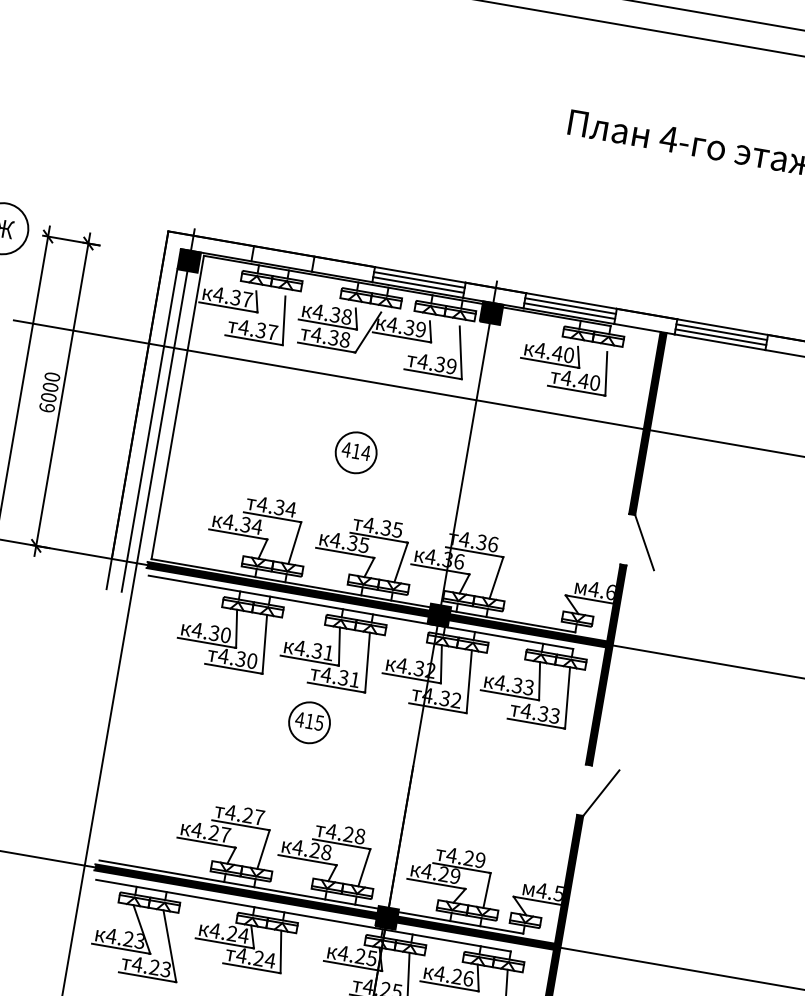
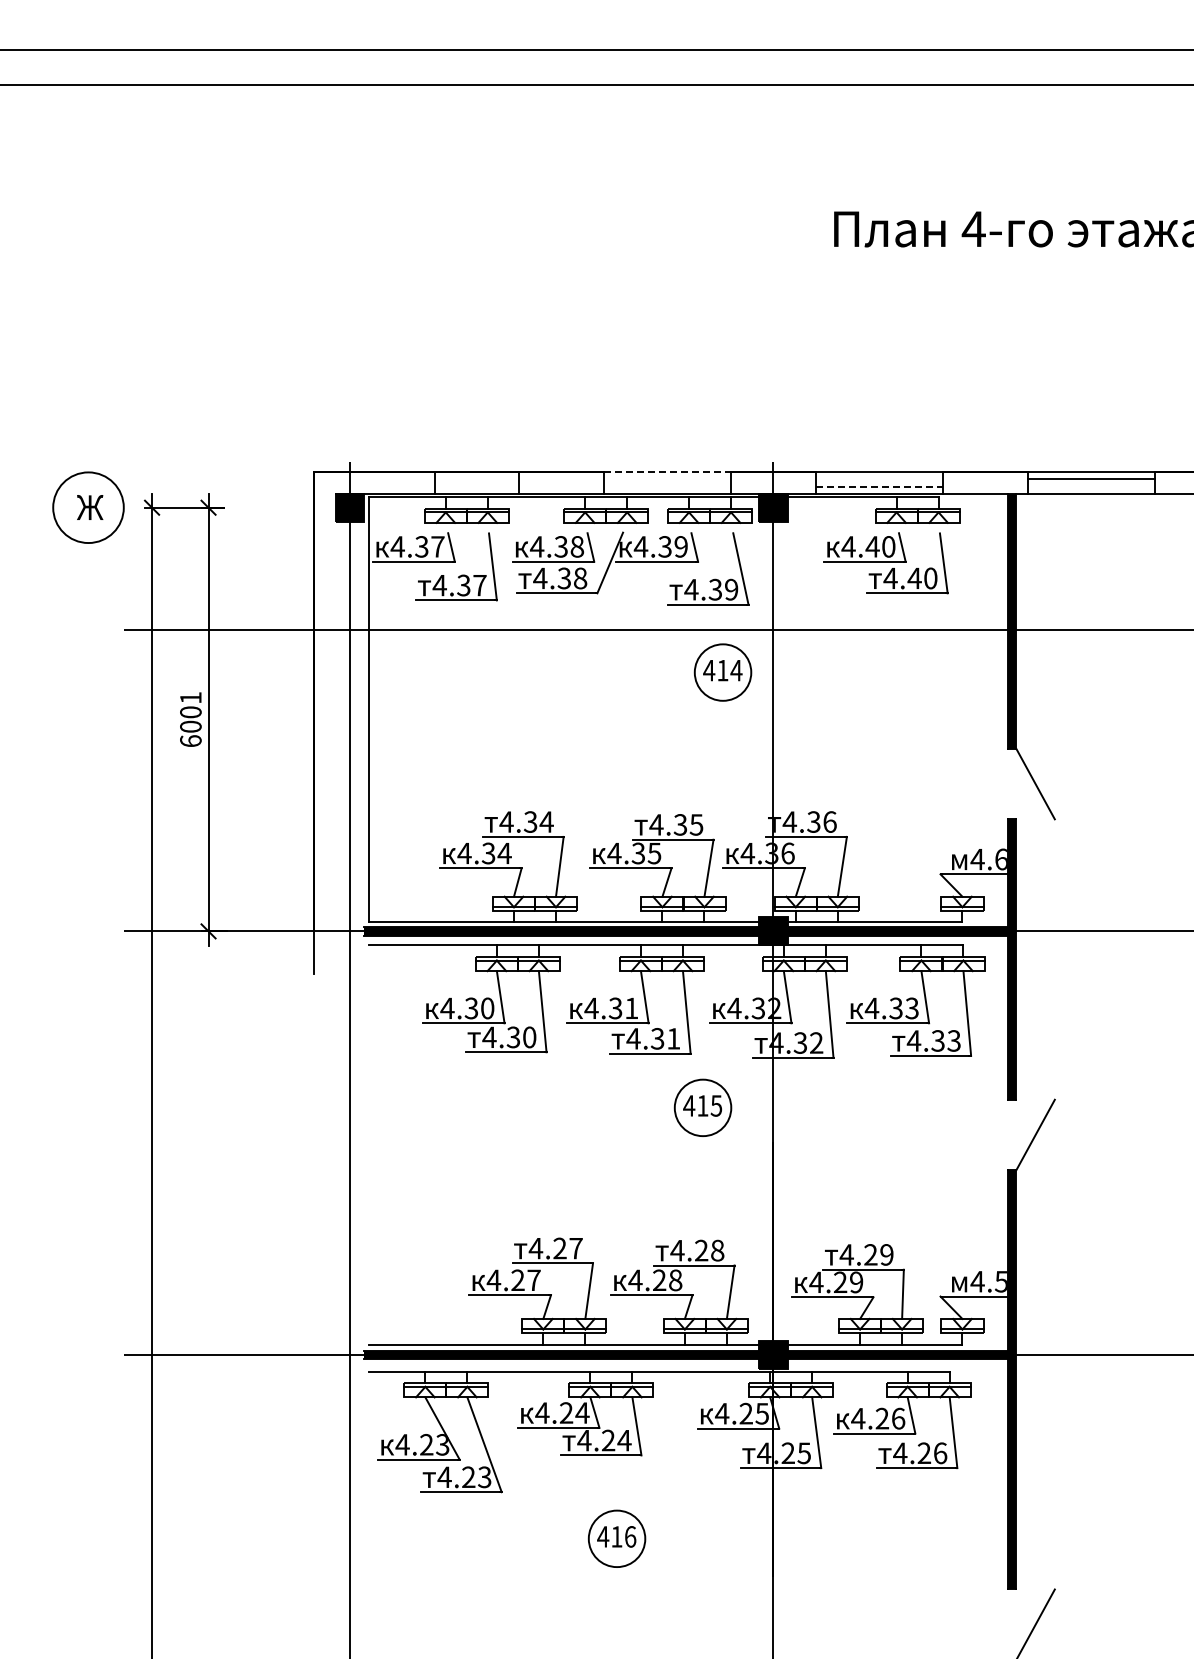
line: (420, 274) -> (667, 472), solid -> dashed
line: (419, 279) -> (667, 479), removed
line: (418, 284) -> (667, 486), removed
line: (570, 305) -> (878, 479), removed
line: (569, 311) -> (879, 486), solid -> dashed
line: (720, 337) -> (1090, 486), removed
text: (52, 376) -> (190, 697), 6000 -> 6001
line: (149, 430) -> (335, 747), removed
part: (355, 452) -> (722, 672), moved
part: (309, 722) -> (702, 1107), moved

